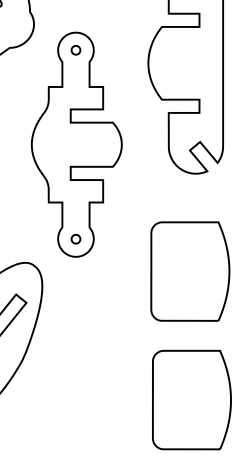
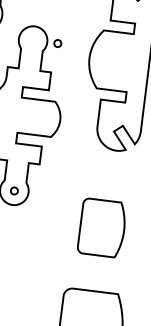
part: (75, 50) -> (57, 43), moved
part: (190, 271) -> (102, 228), size x0.7

